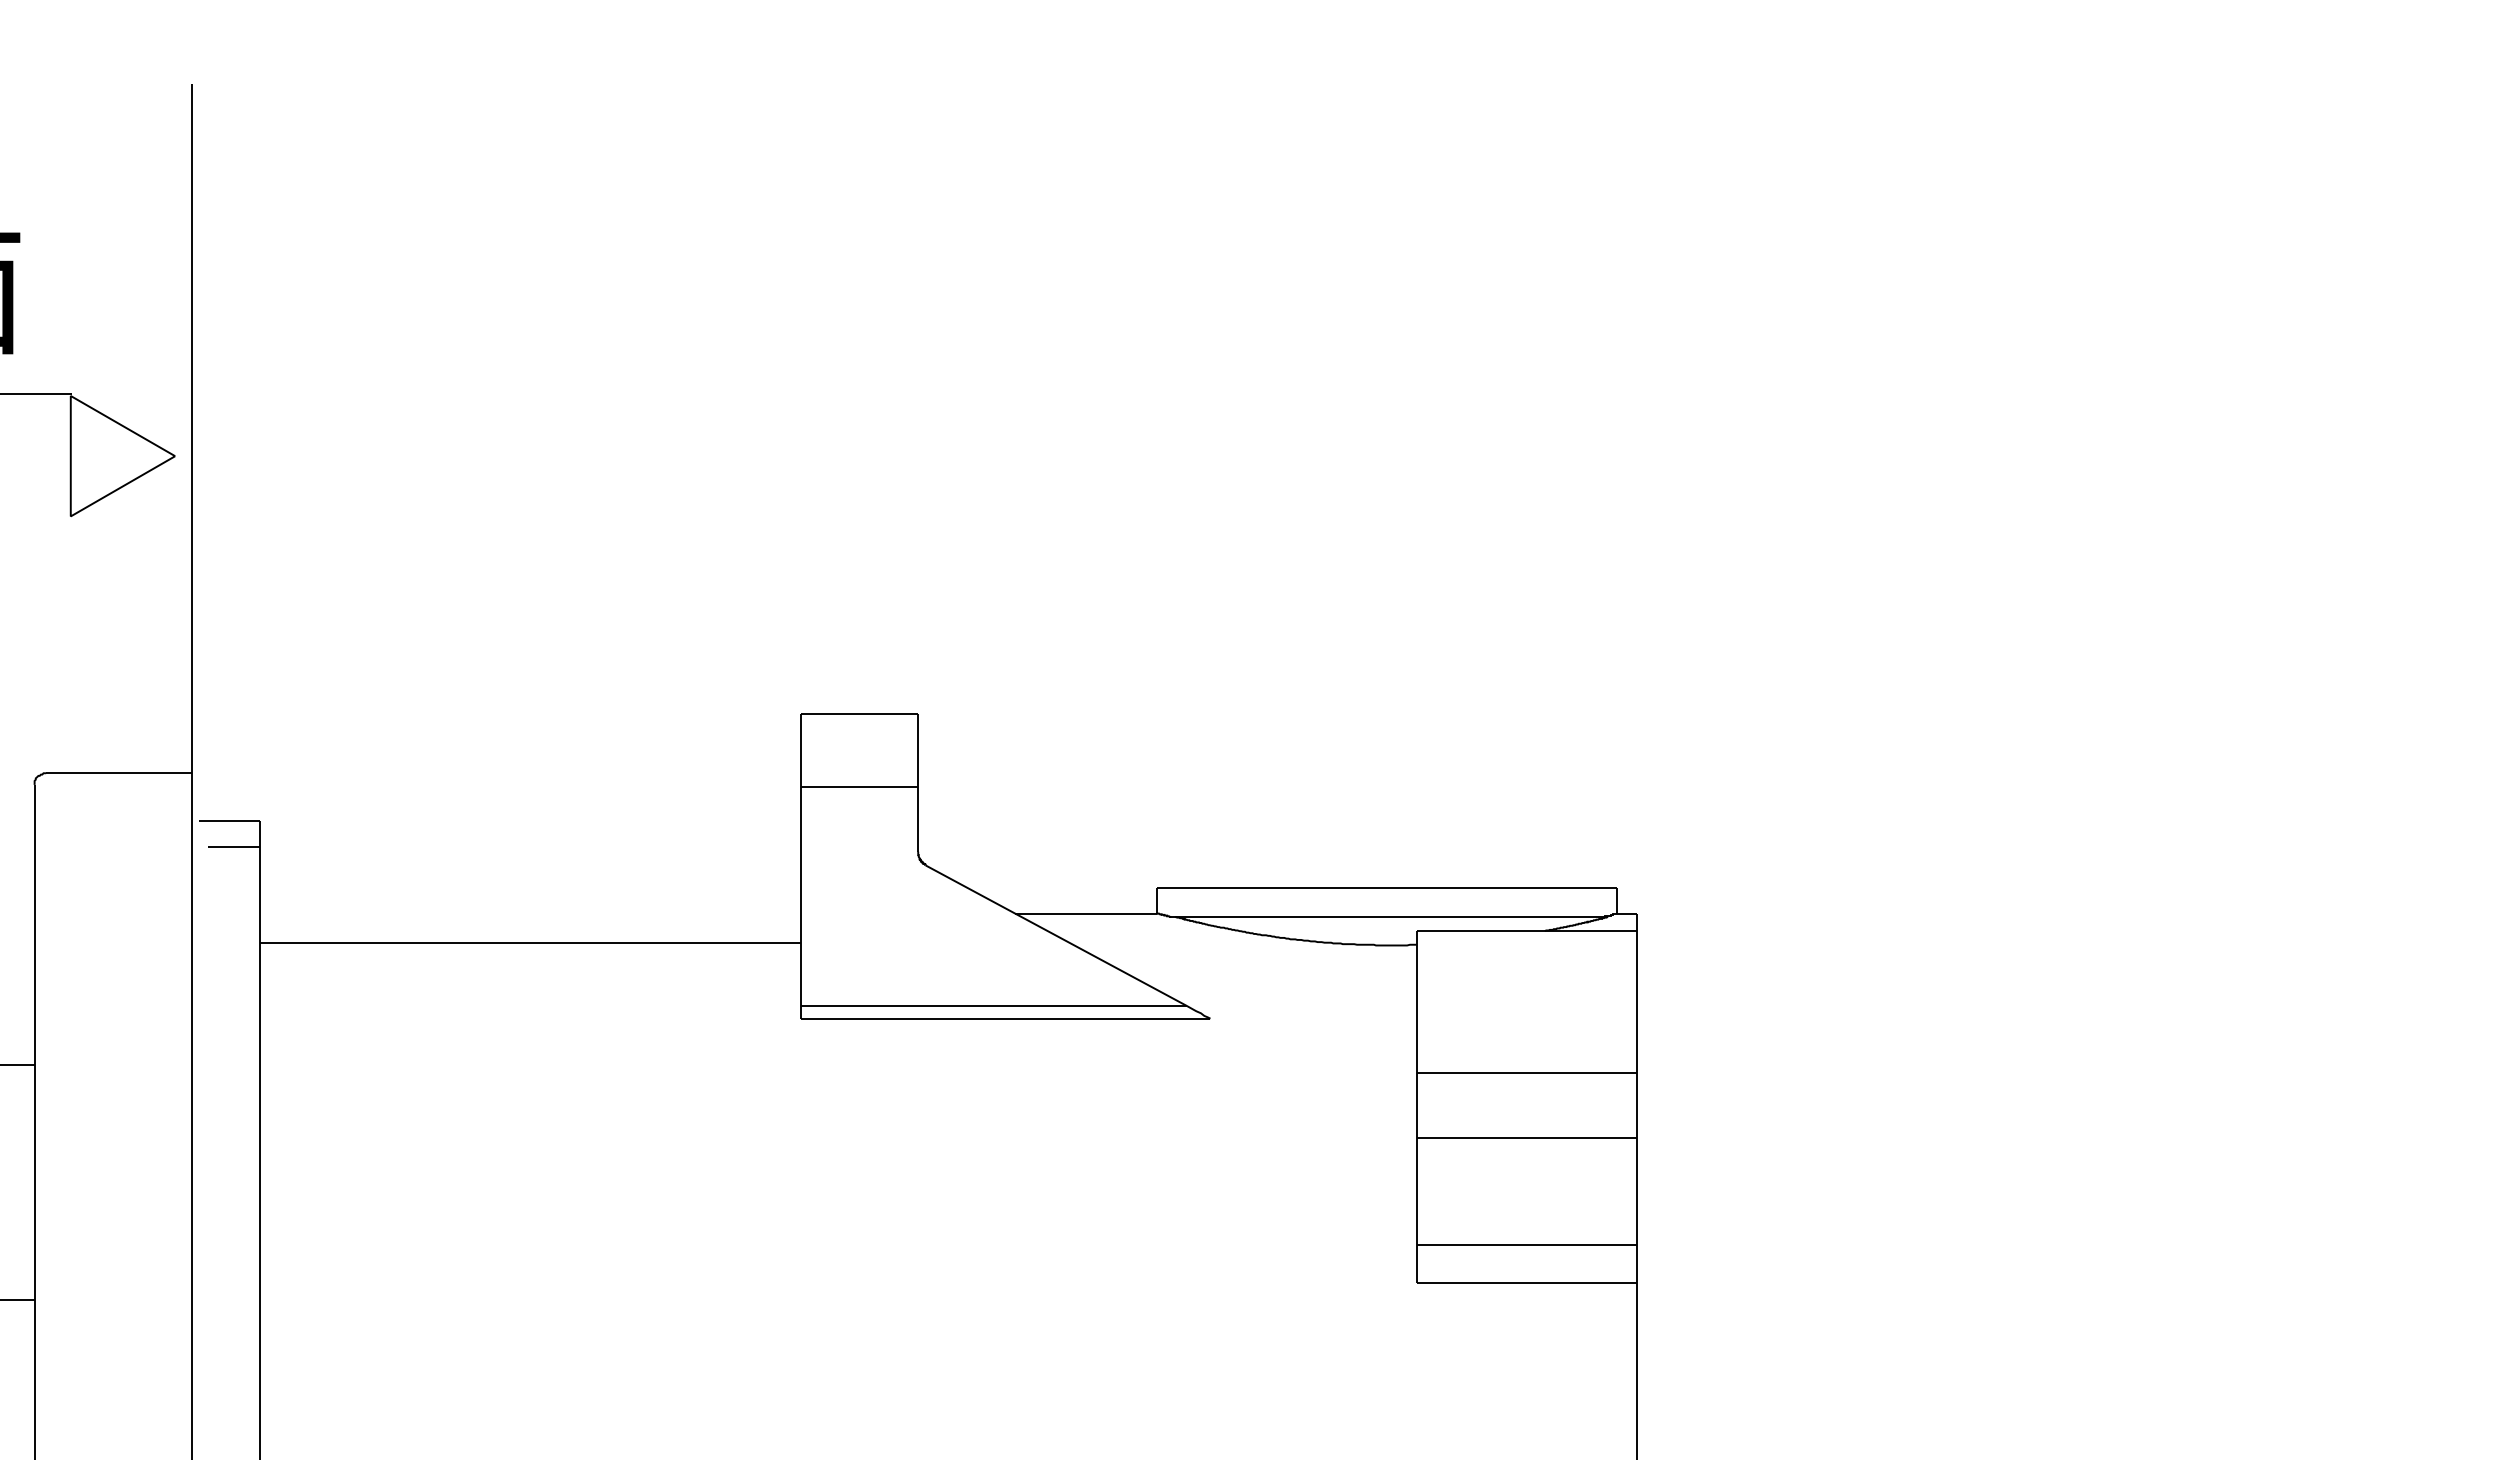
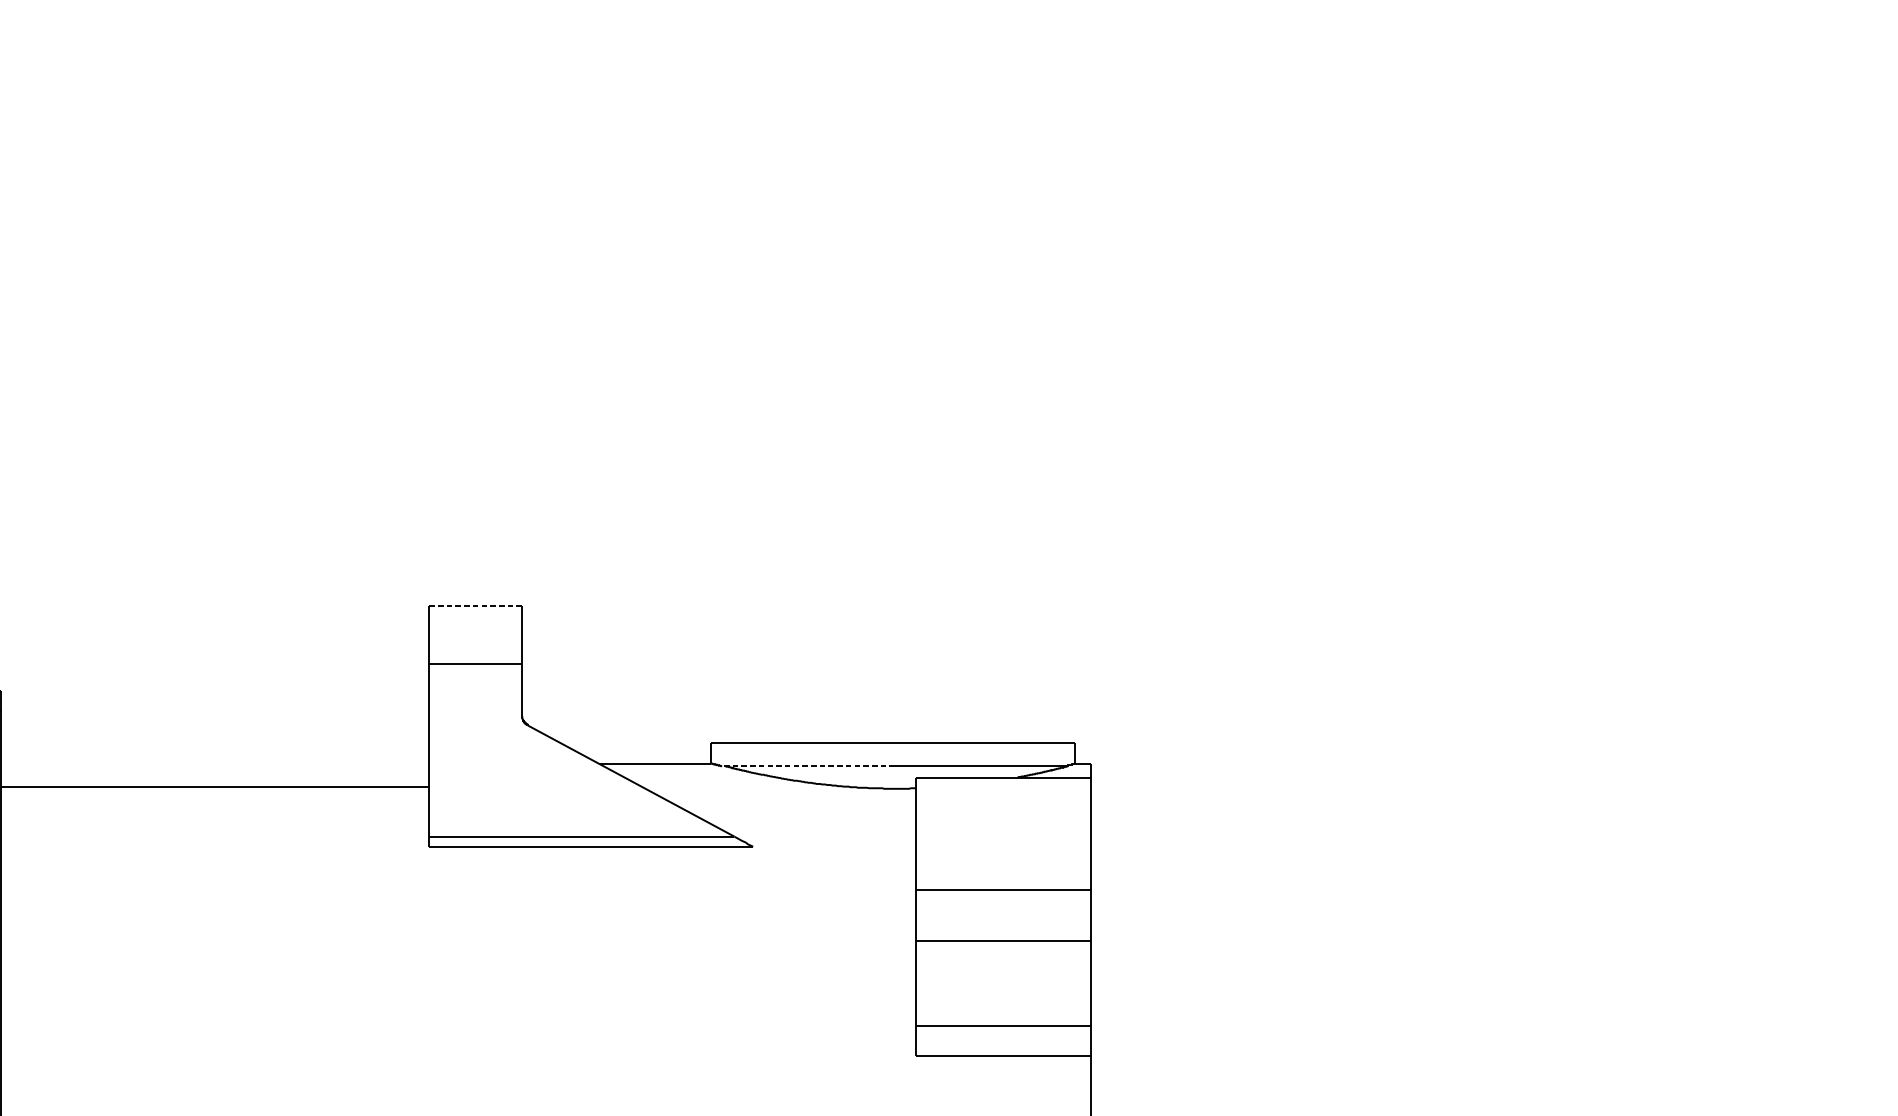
line: (859, 714) -> (475, 606), solid -> dashed
line: (1278, 916) -> (807, 765), solid -> dashed

